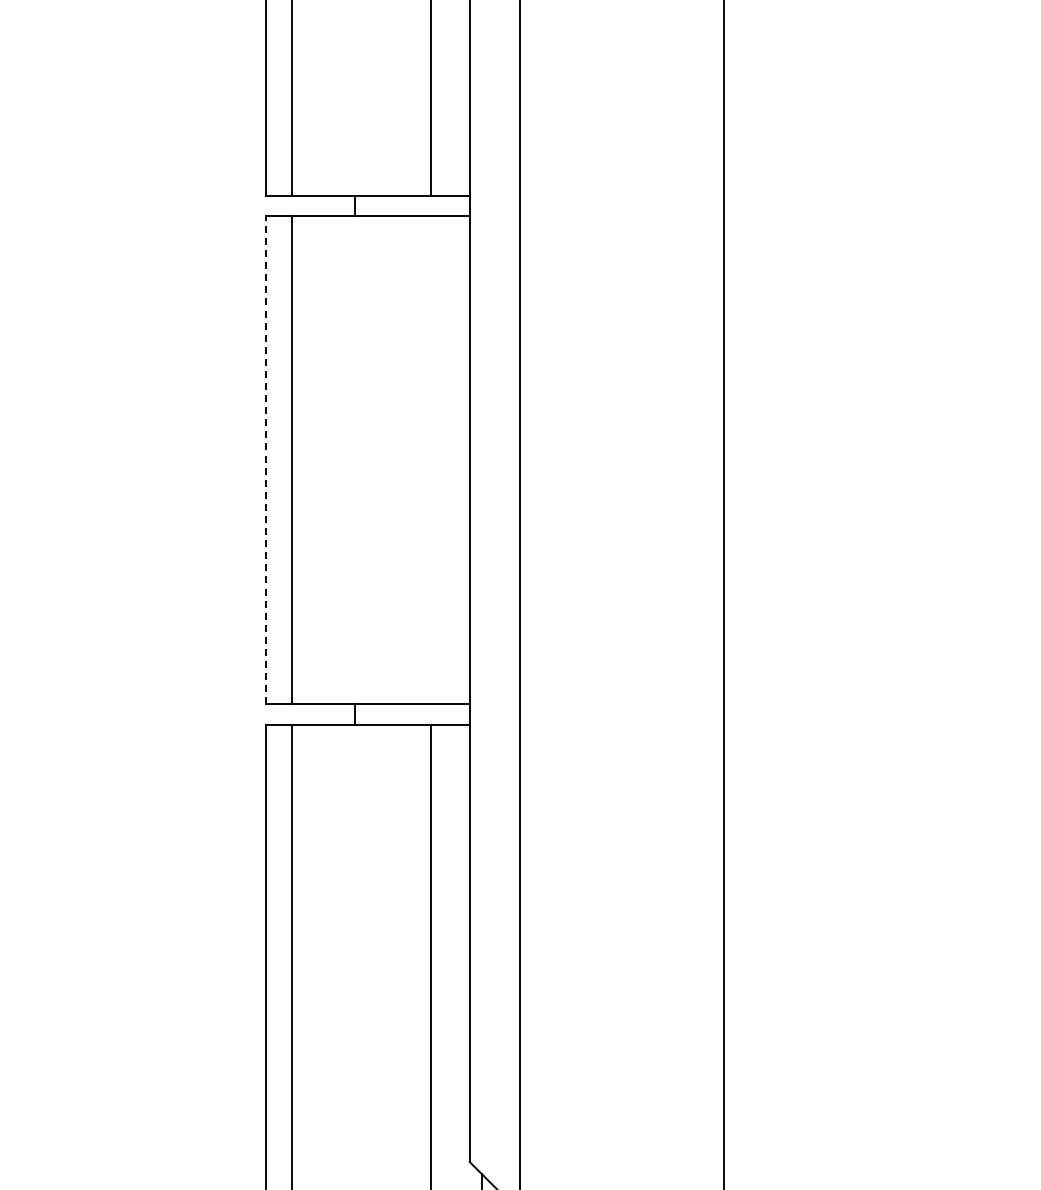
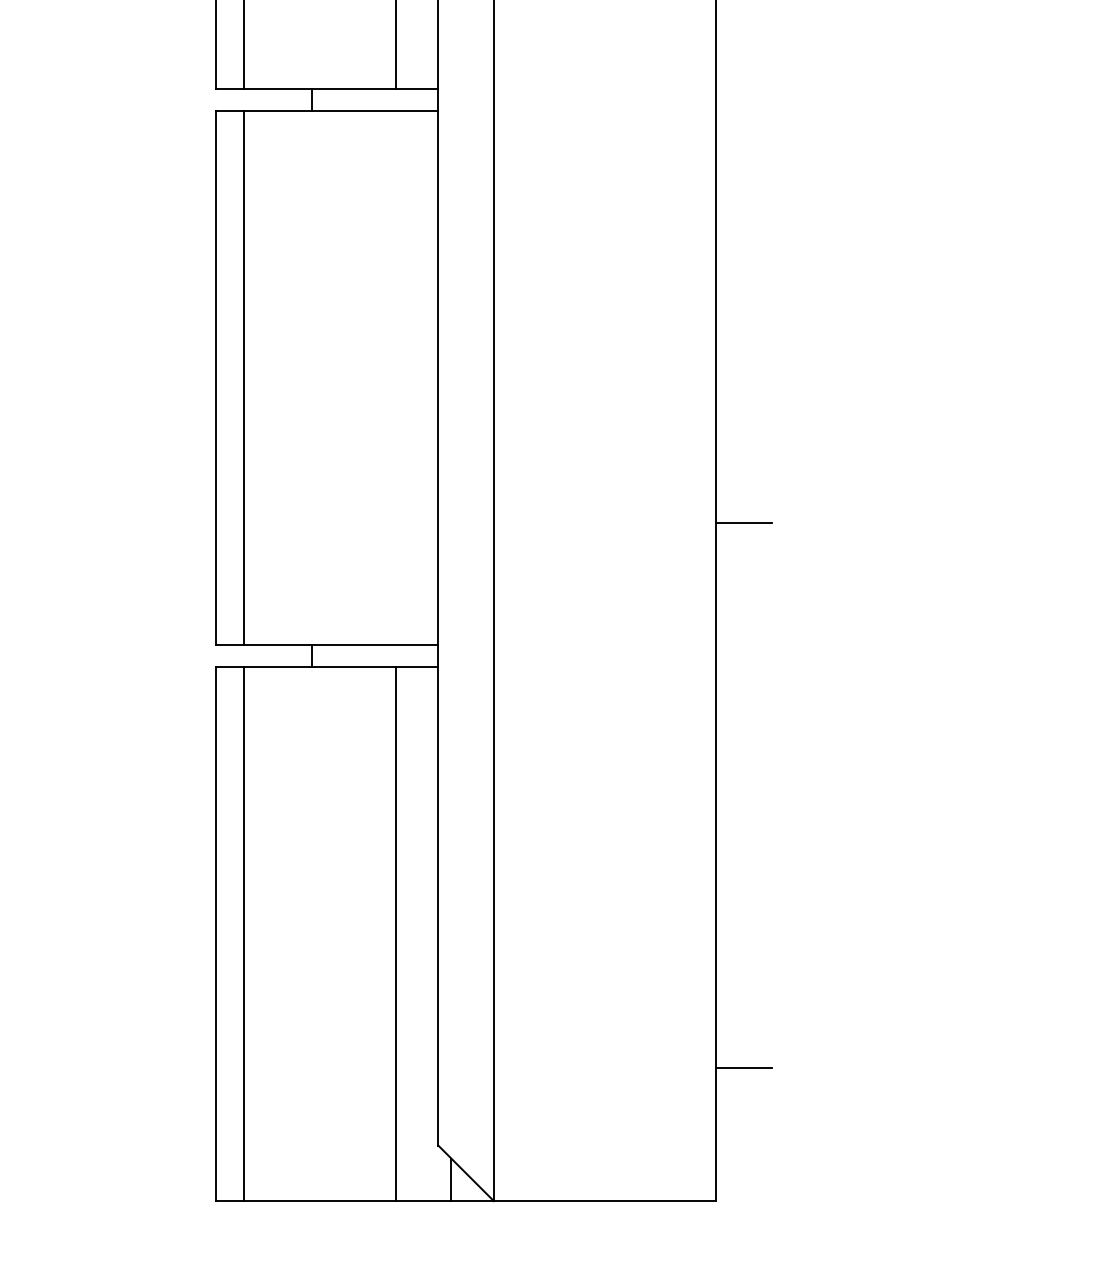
line: (266, 459) -> (216, 377), dashed -> solid
line: (748, 592) -> (743, 522), added
line: (748, 1090) -> (743, 1067), added

